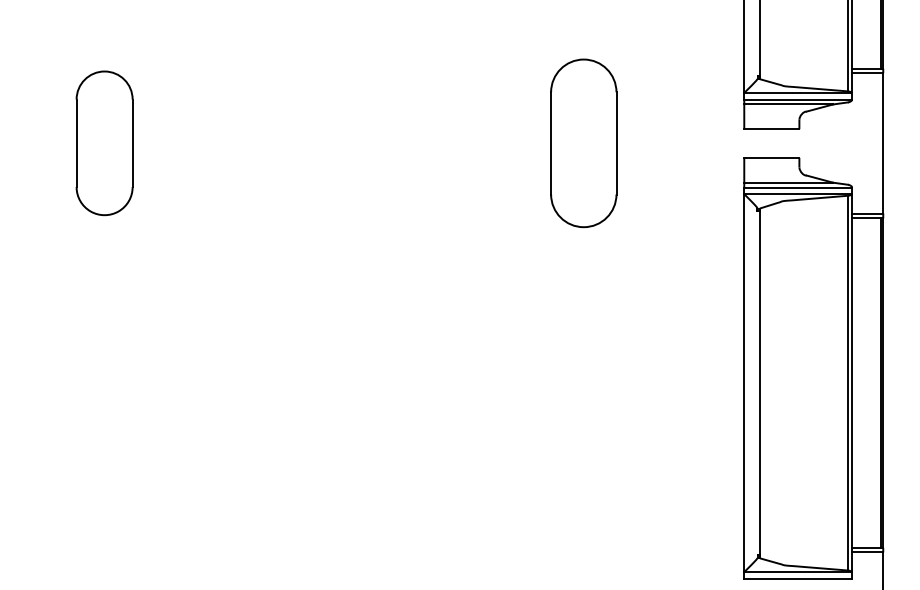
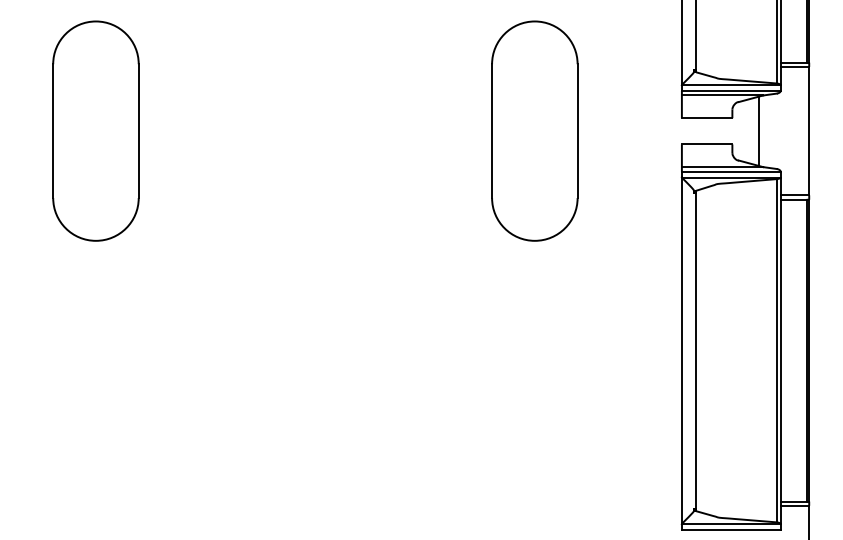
part: (104, 142) -> (95, 130), size x1.67
part: (583, 142) -> (534, 130), size x1.43
line: (827, 142) -> (758, 130), added

